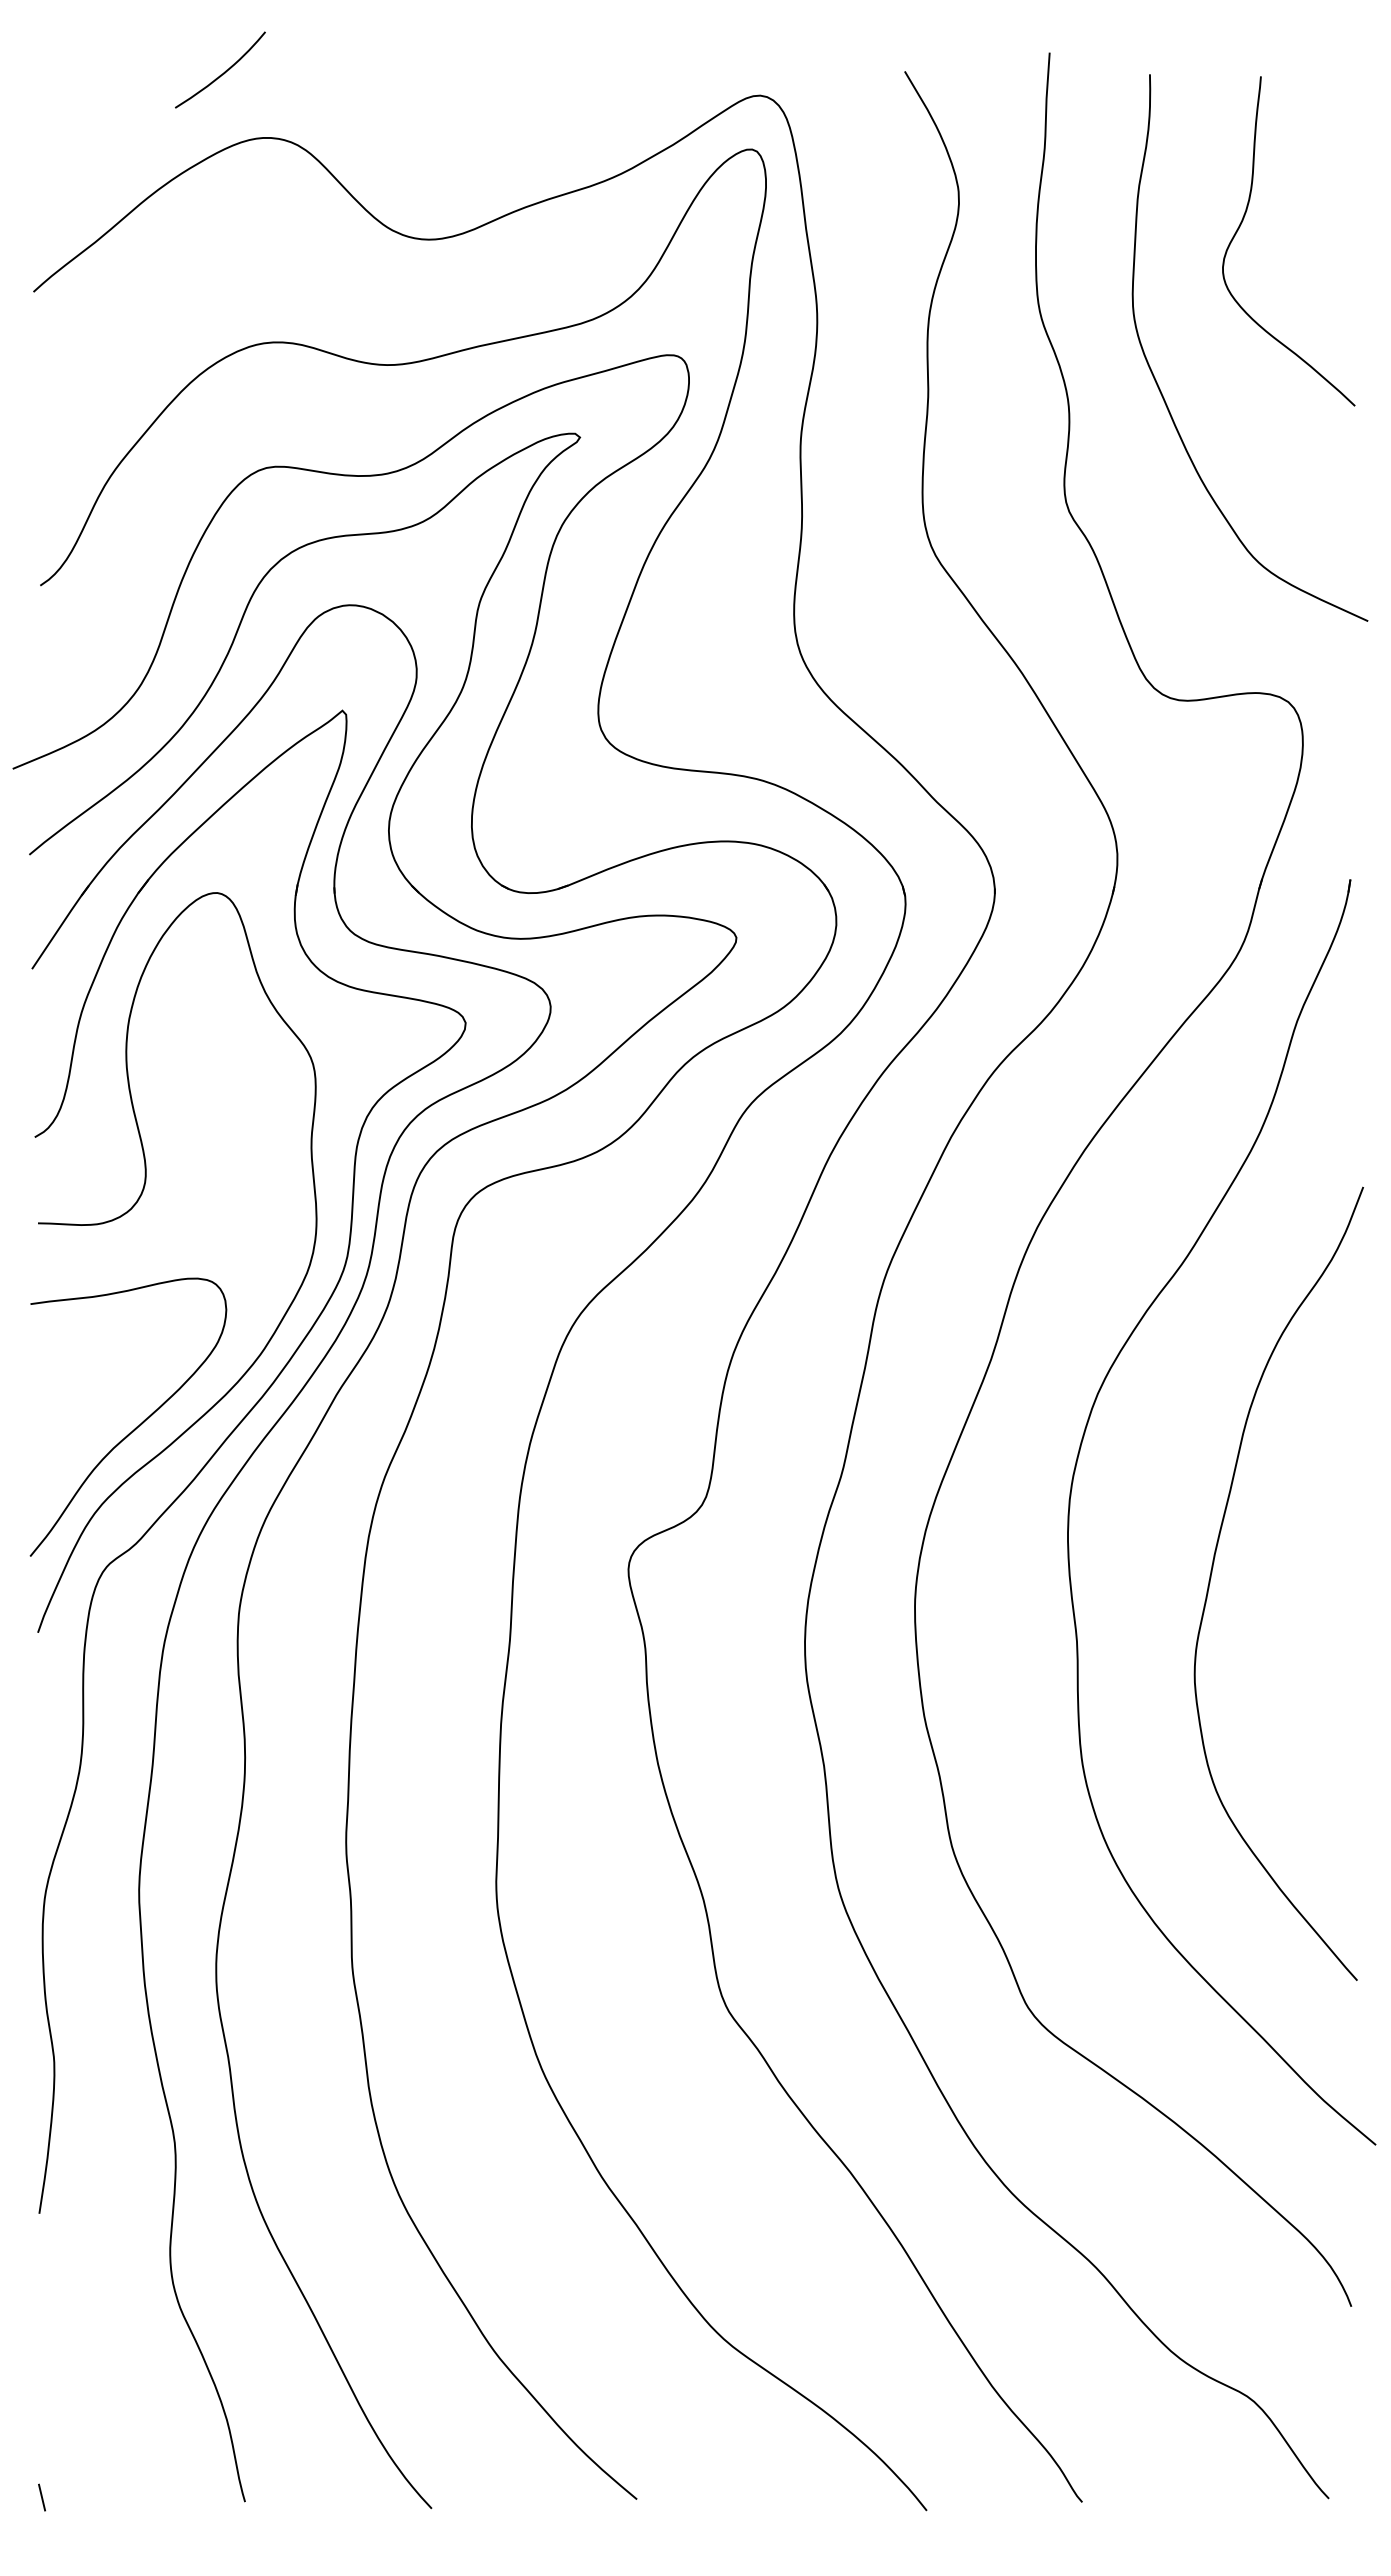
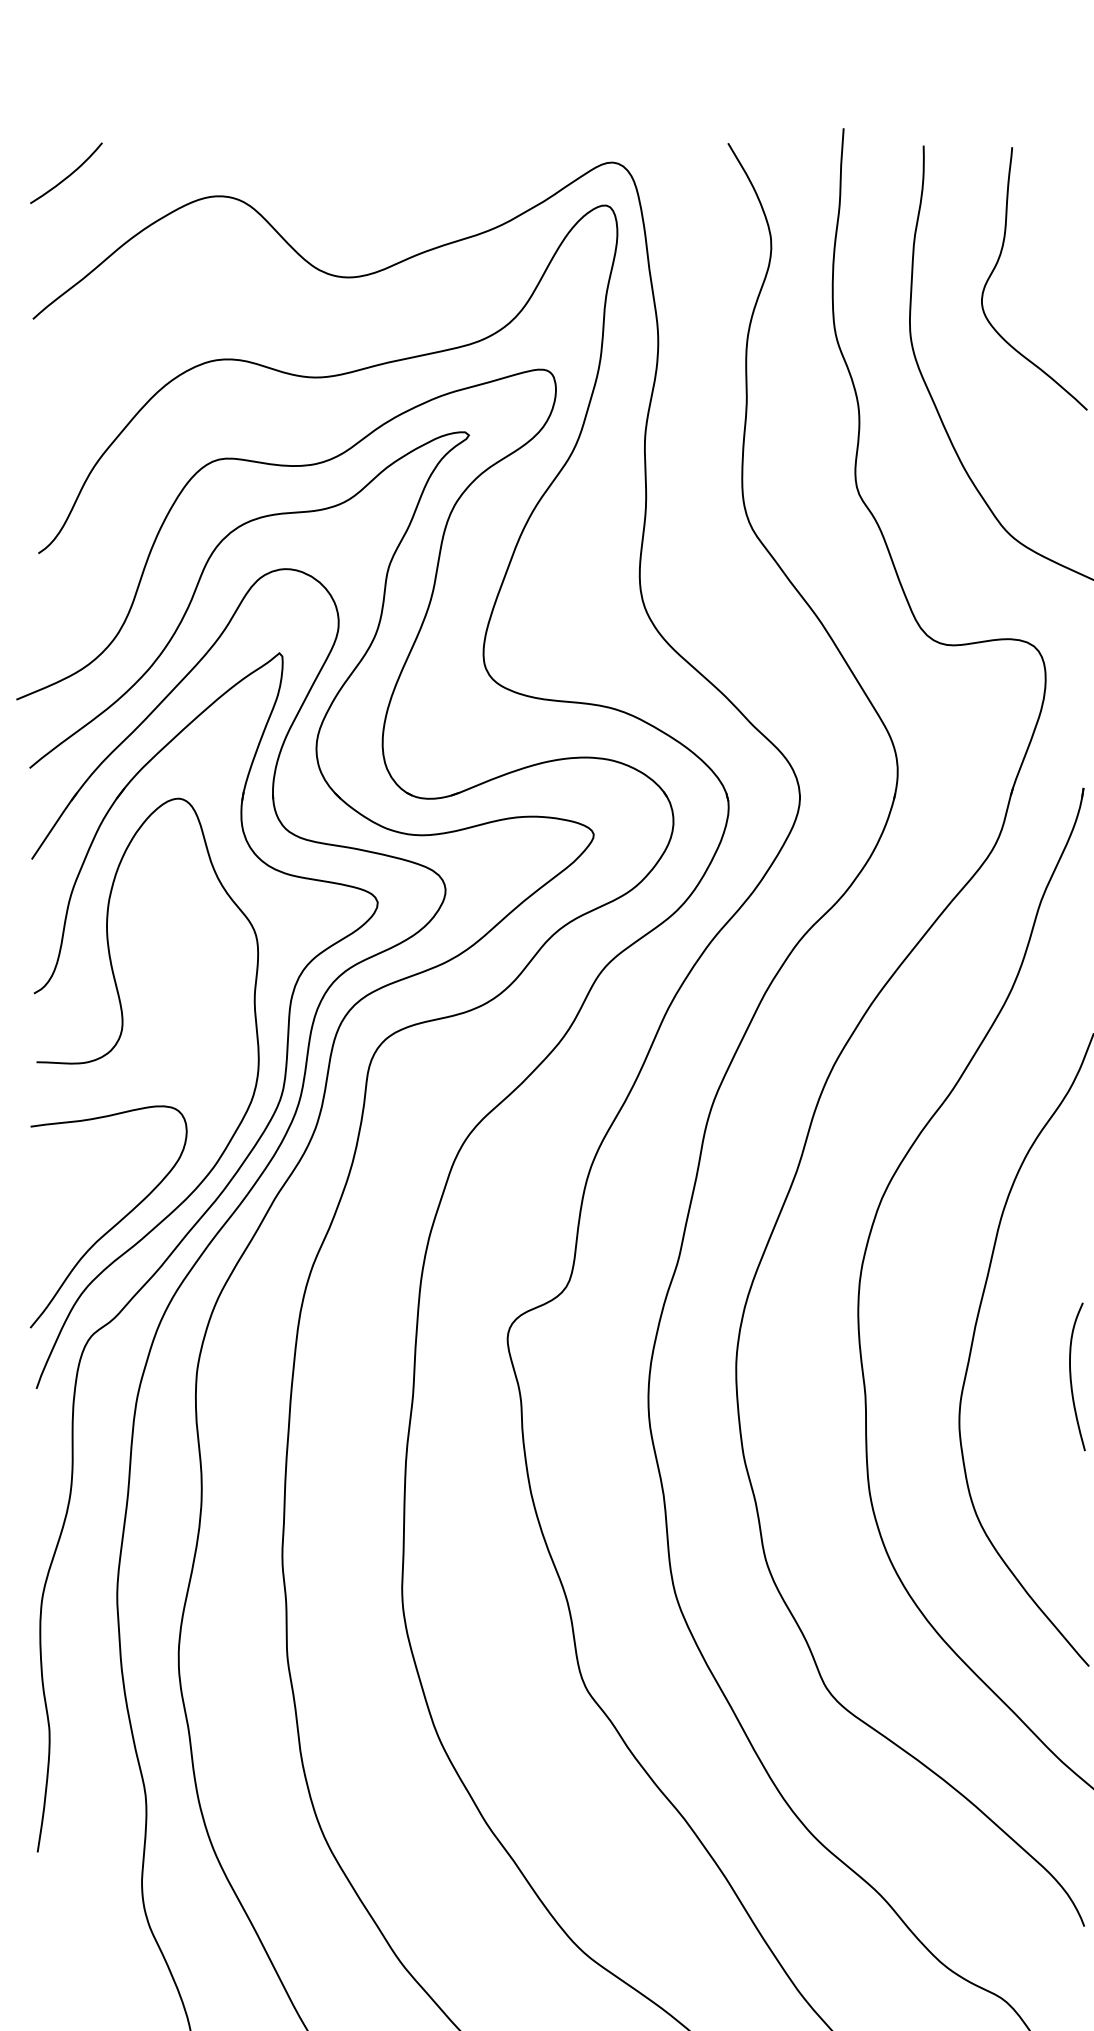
curve: (223, 72) -> (68, 175), moved
curve: (1335, 1619) -> (1071, 1378), added

